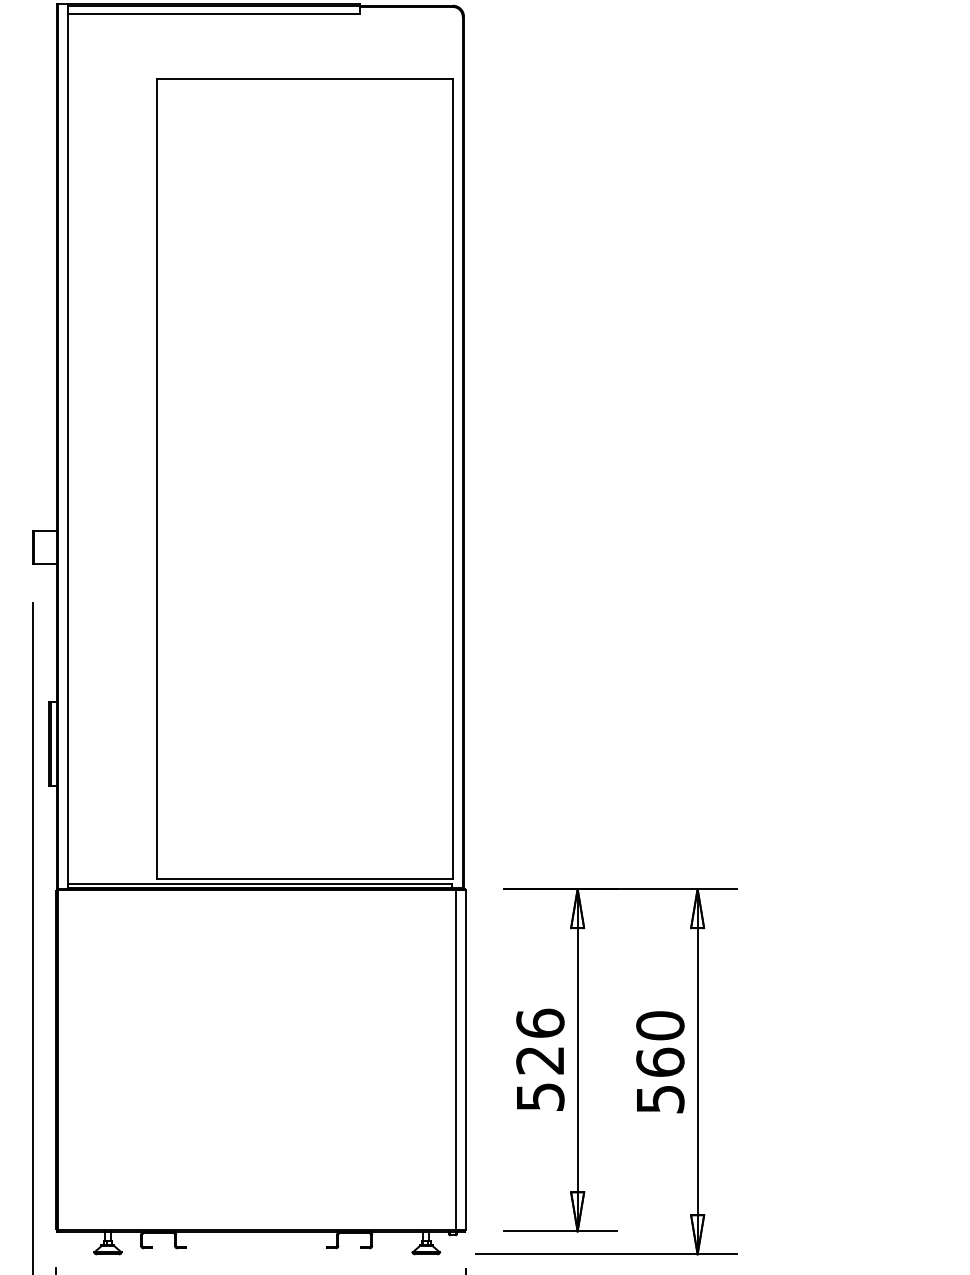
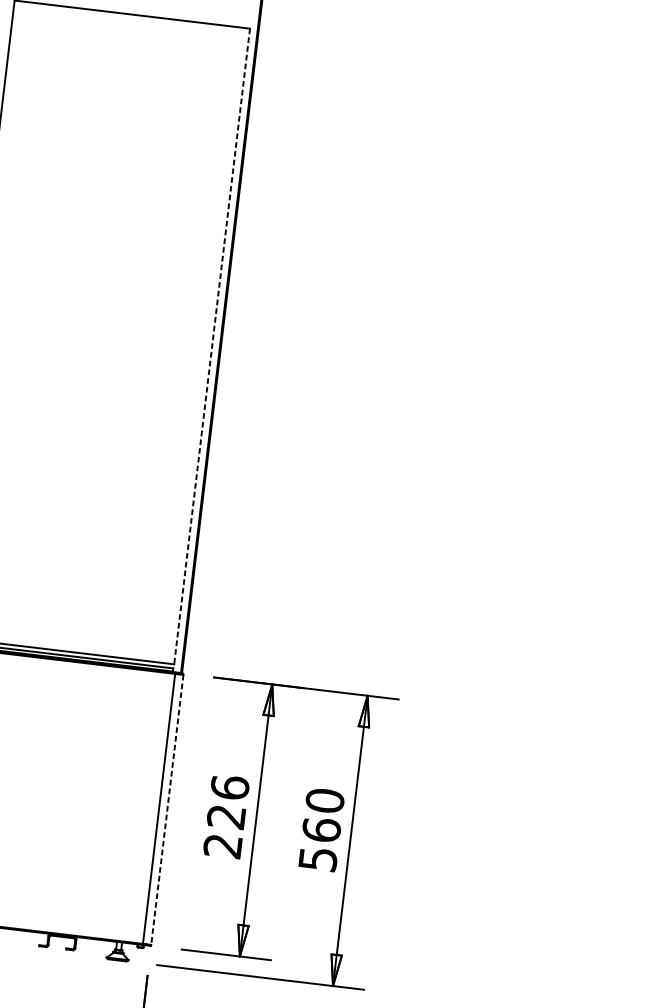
line: (452, 479) -> (211, 347), solid -> dashed
line: (465, 1060) -> (166, 809), solid -> dashed
text: (540, 1097) -> (223, 846), 526 -> 226

